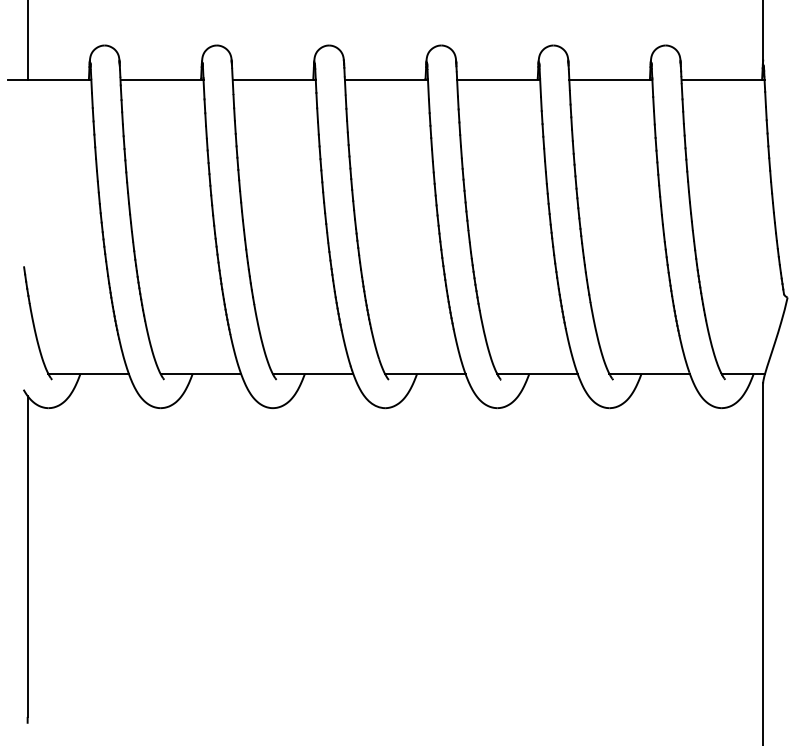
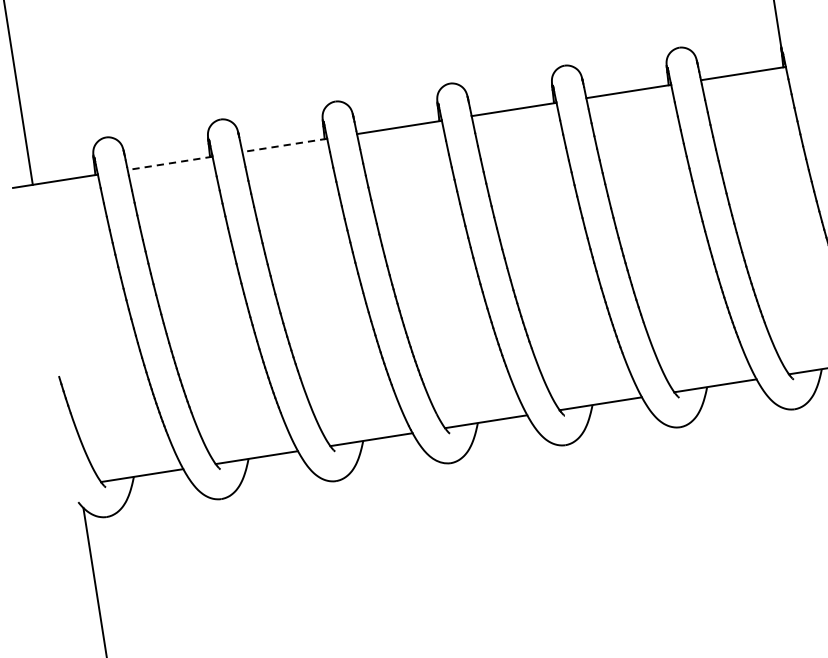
line: (162, 79) -> (170, 162), solid -> dashed
line: (274, 79) -> (285, 145), solid -> dashed

